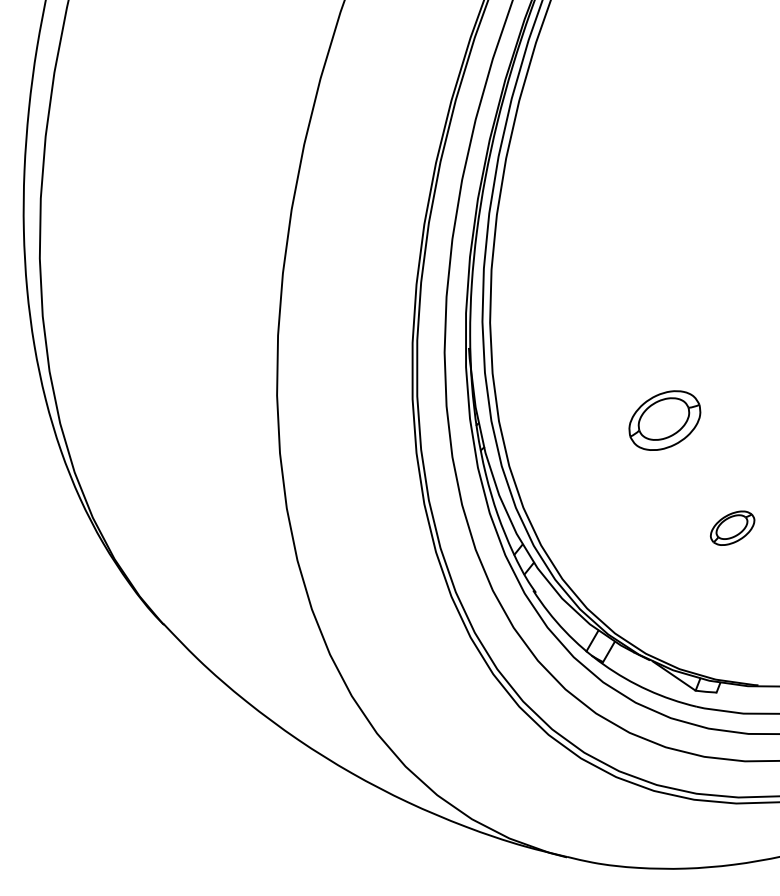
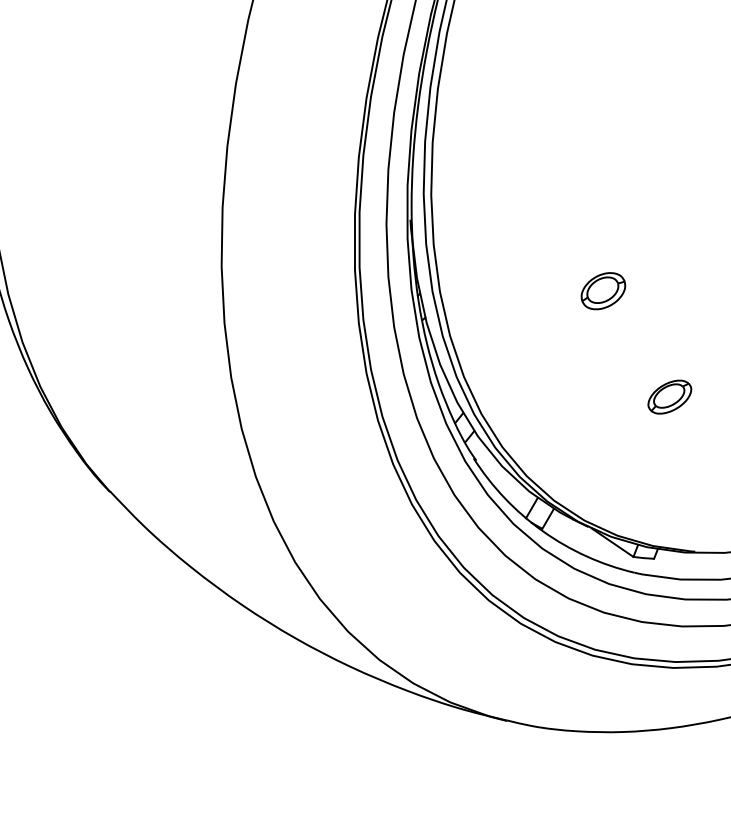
part: (665, 420) -> (603, 291), size x0.62

